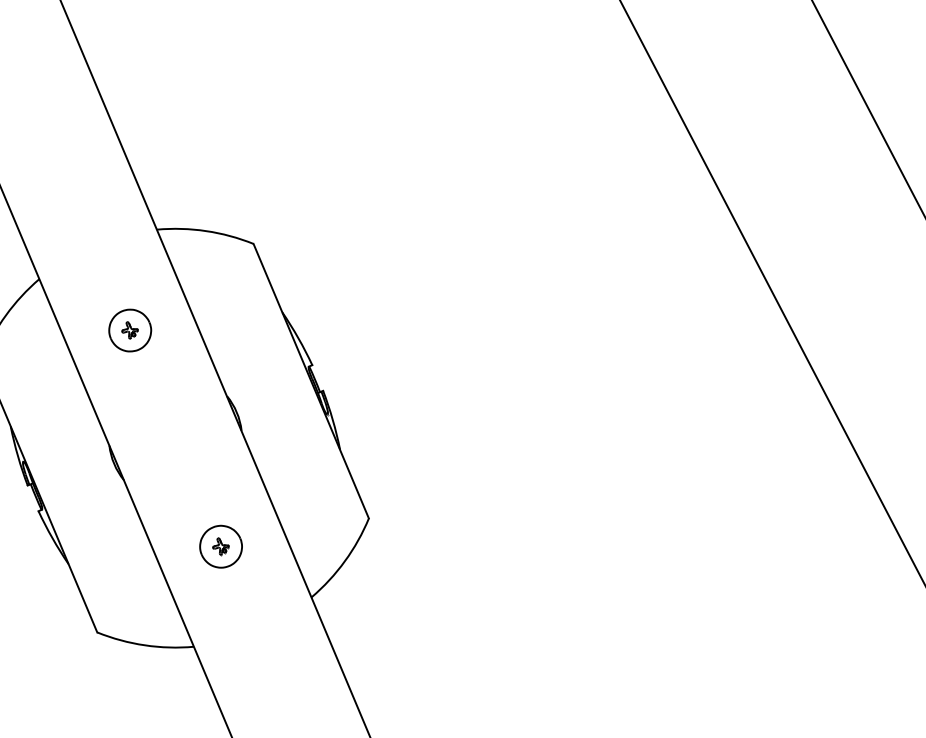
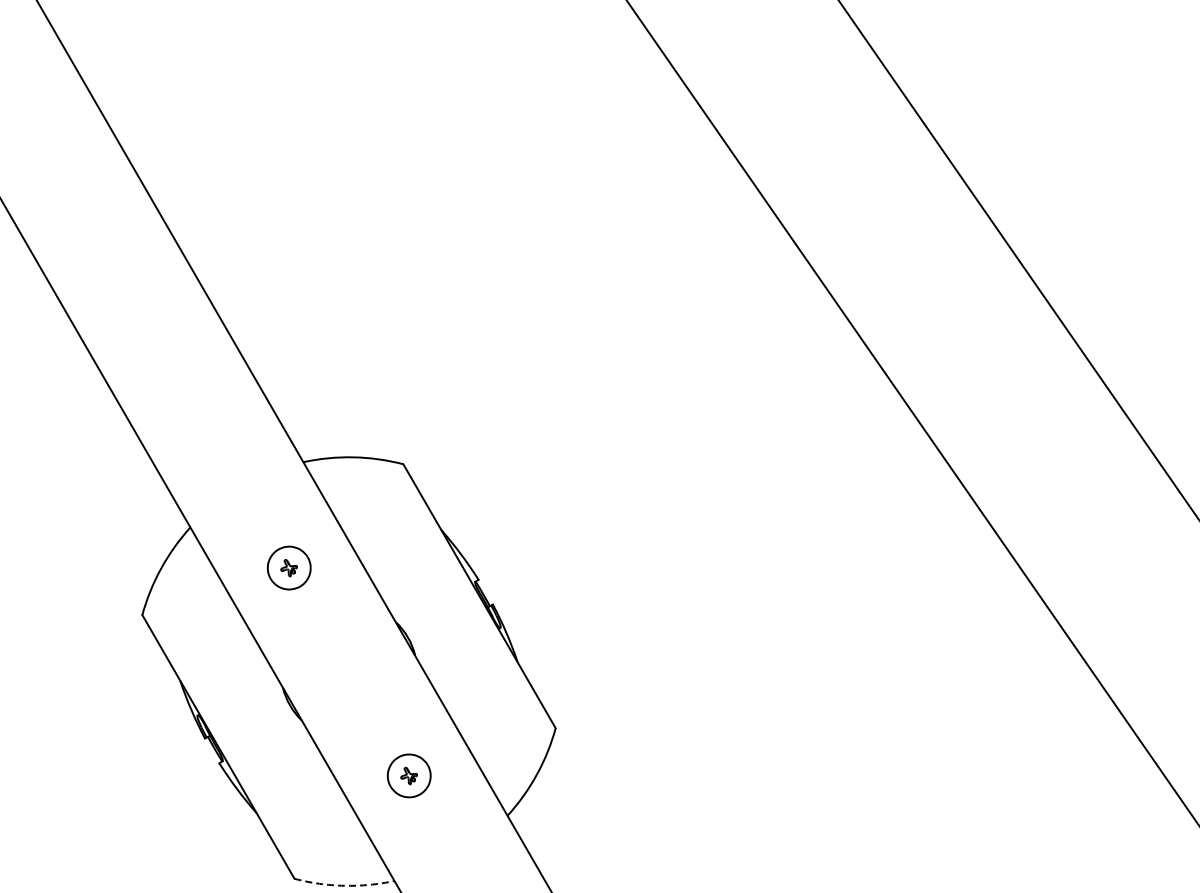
arc: (144, 645) -> (344, 885), solid -> dashed

